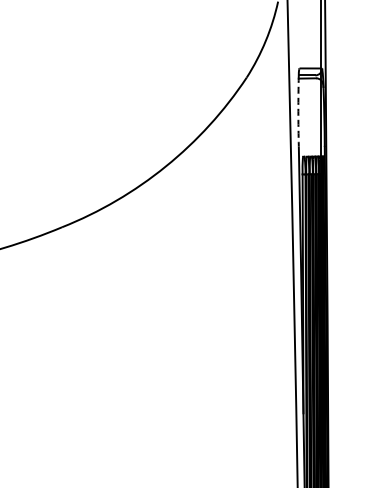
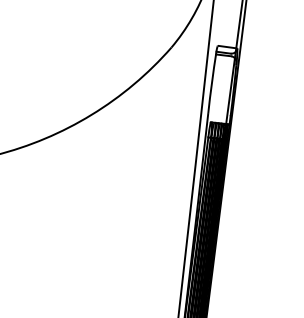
arc: (298, 111) -> (212, 82), dashed -> solid

